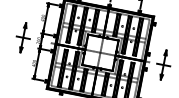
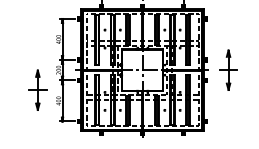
part: (23, 37) -> (37, 89), moved

